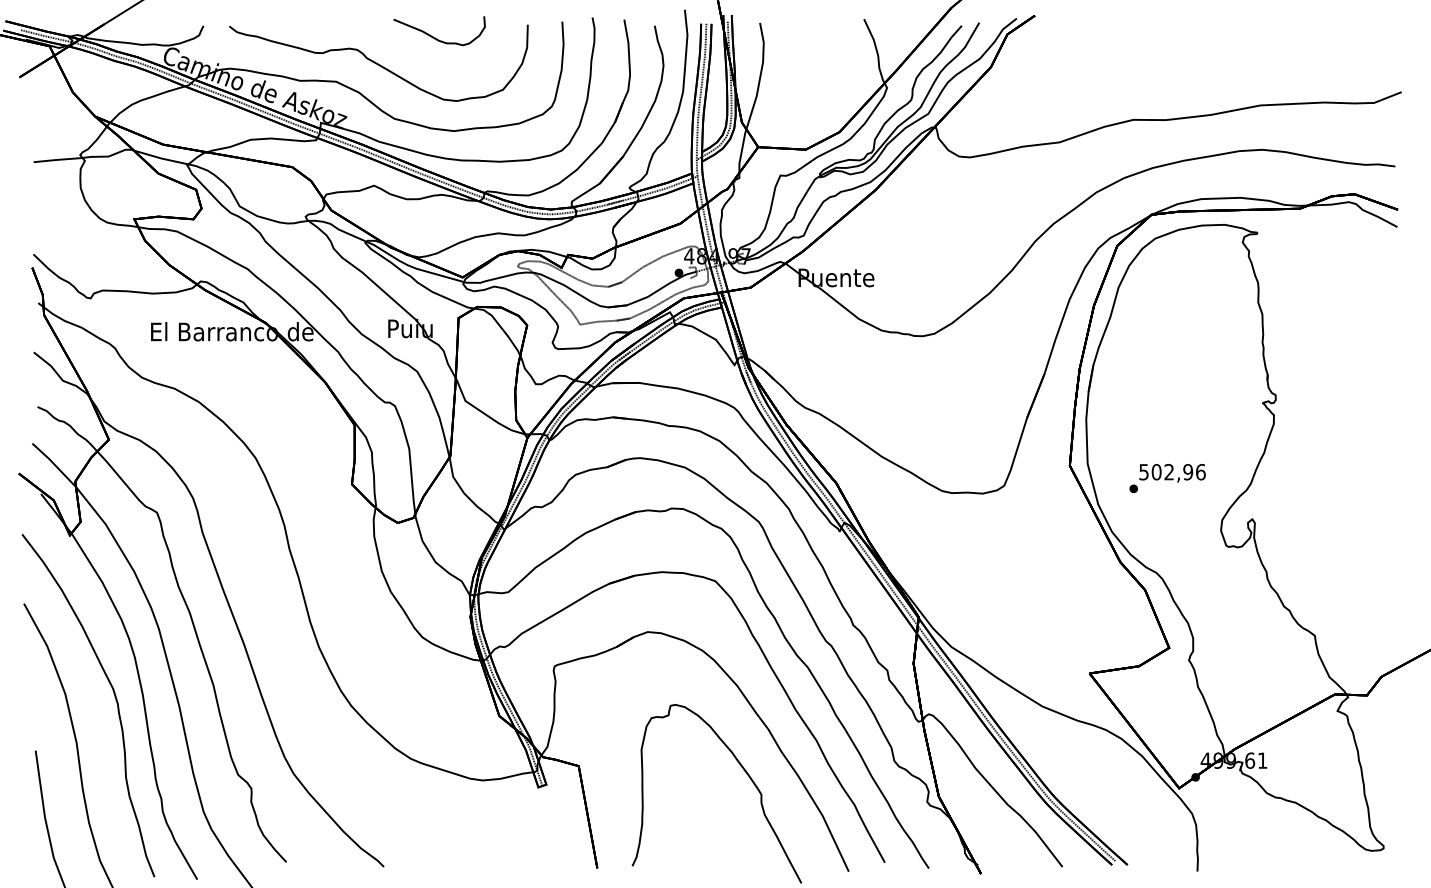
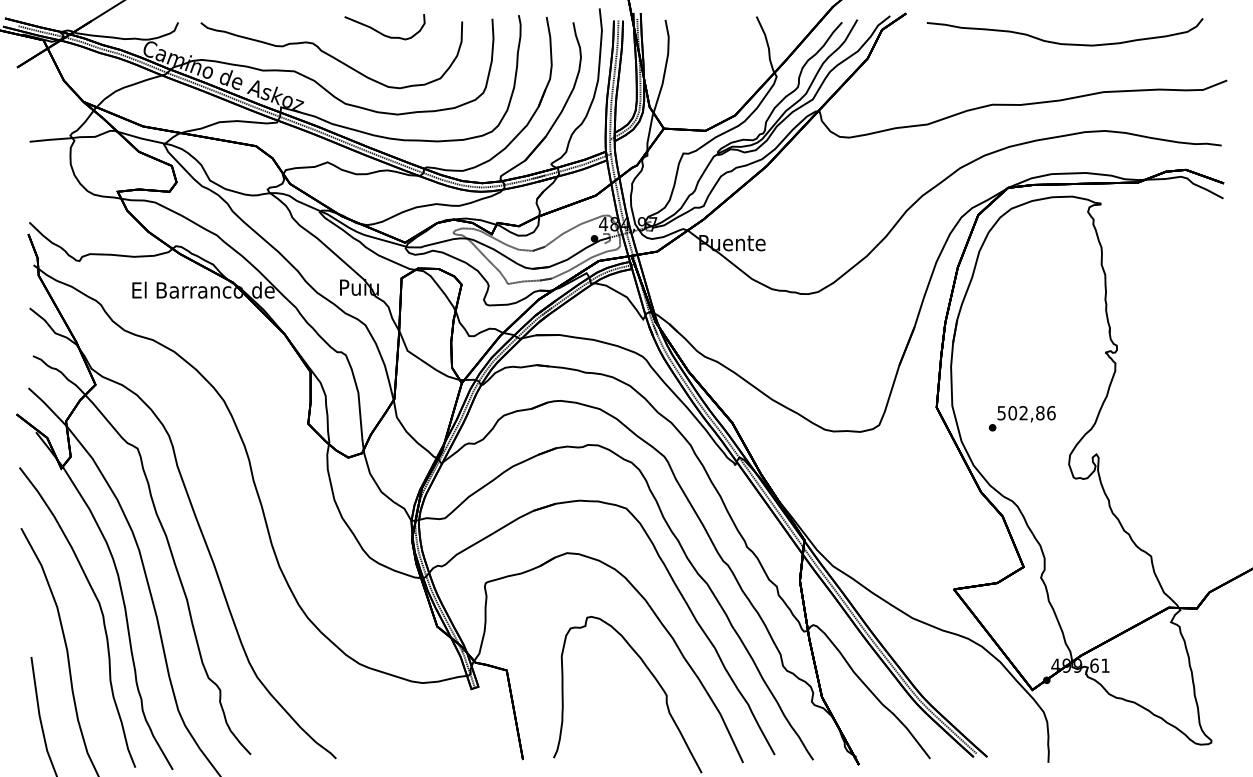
curve: (1215, 49) -> (1064, 43), added
text: (1188, 472) -> (1040, 413), 502,96 -> 502,86

